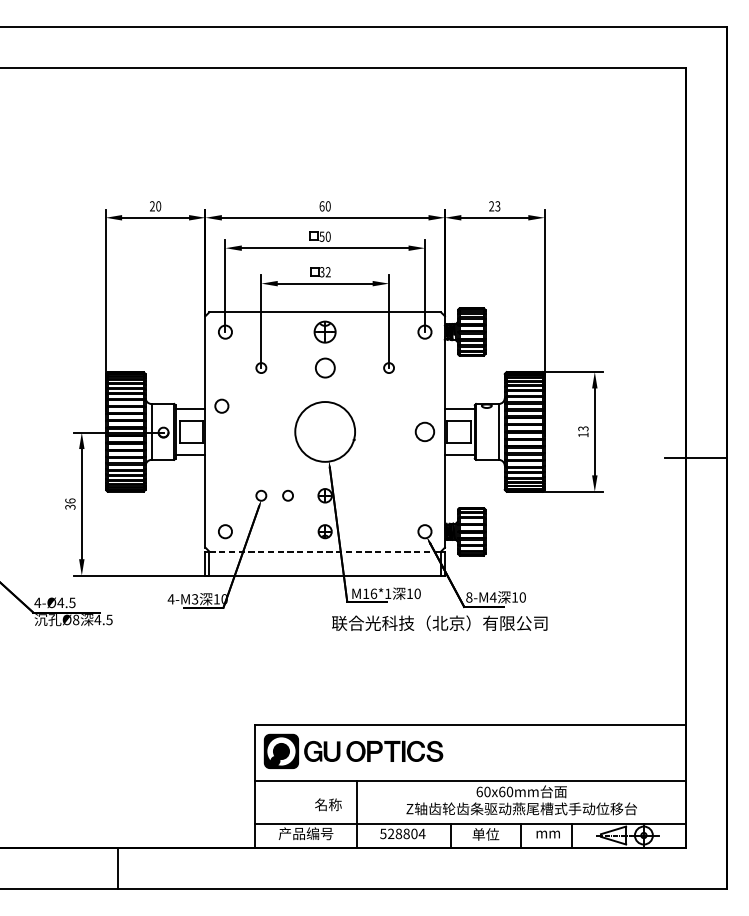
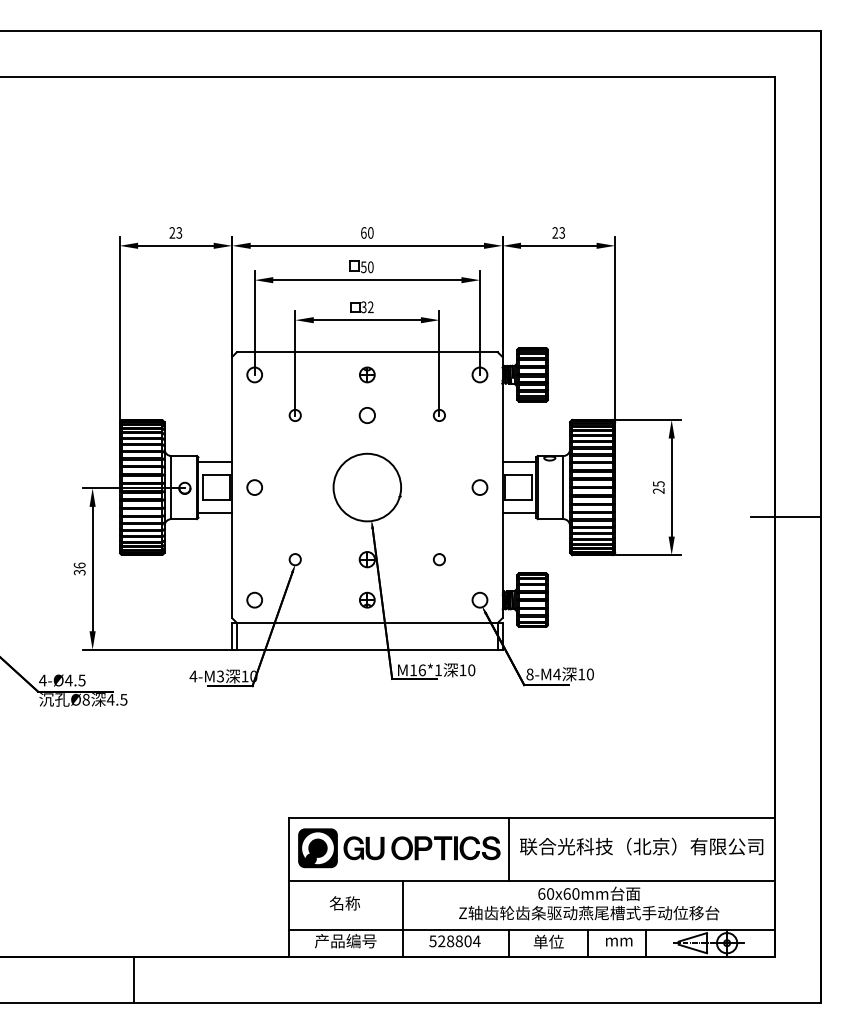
text: (158, 205) -> (179, 232), 20 -> 23
part: (325, 331) -> (367, 374), size x0.62
circle: (324, 368) -> (366, 415), size x0.71
circle: (221, 406) -> (254, 487), moved
circle: (424, 431) -> (479, 487), size x0.71
text: (583, 431) -> (658, 487), 13 -> 25
circle: (287, 495) -> (438, 559), moved
line: (325, 551) -> (367, 622), dashed -> solid
text: (439, 623) -> (641, 846), moved
line: (451, 751) -> (509, 848), added
text: (327, 804) -> (344, 903), moved

